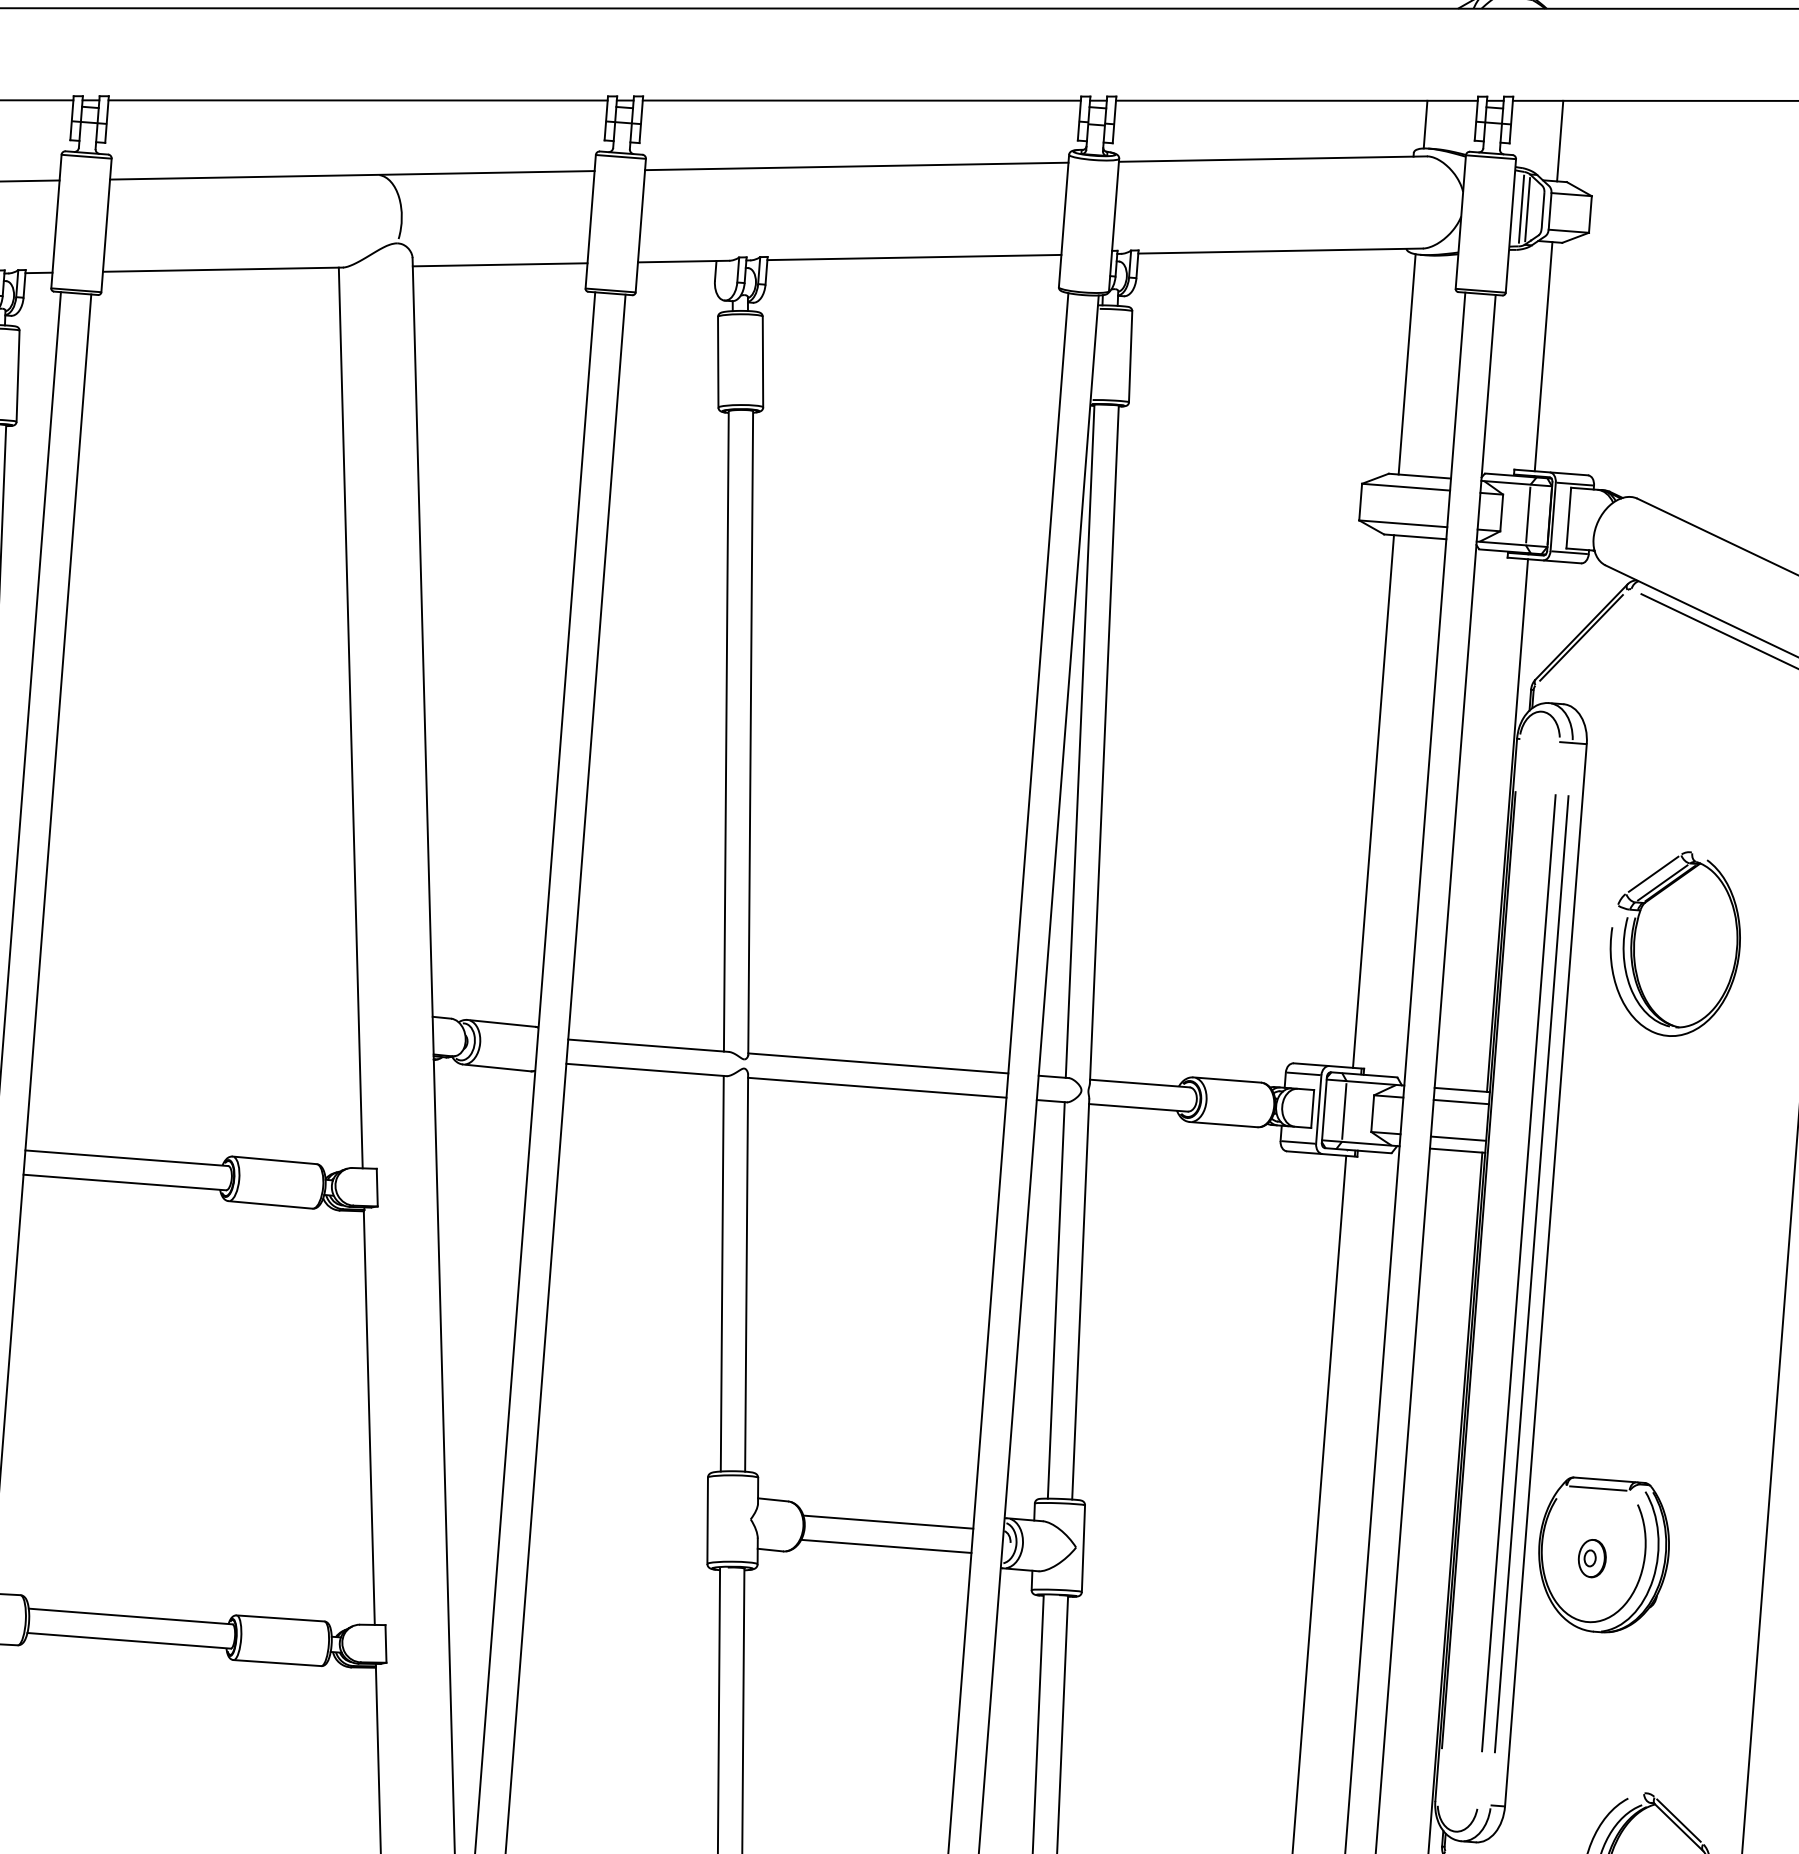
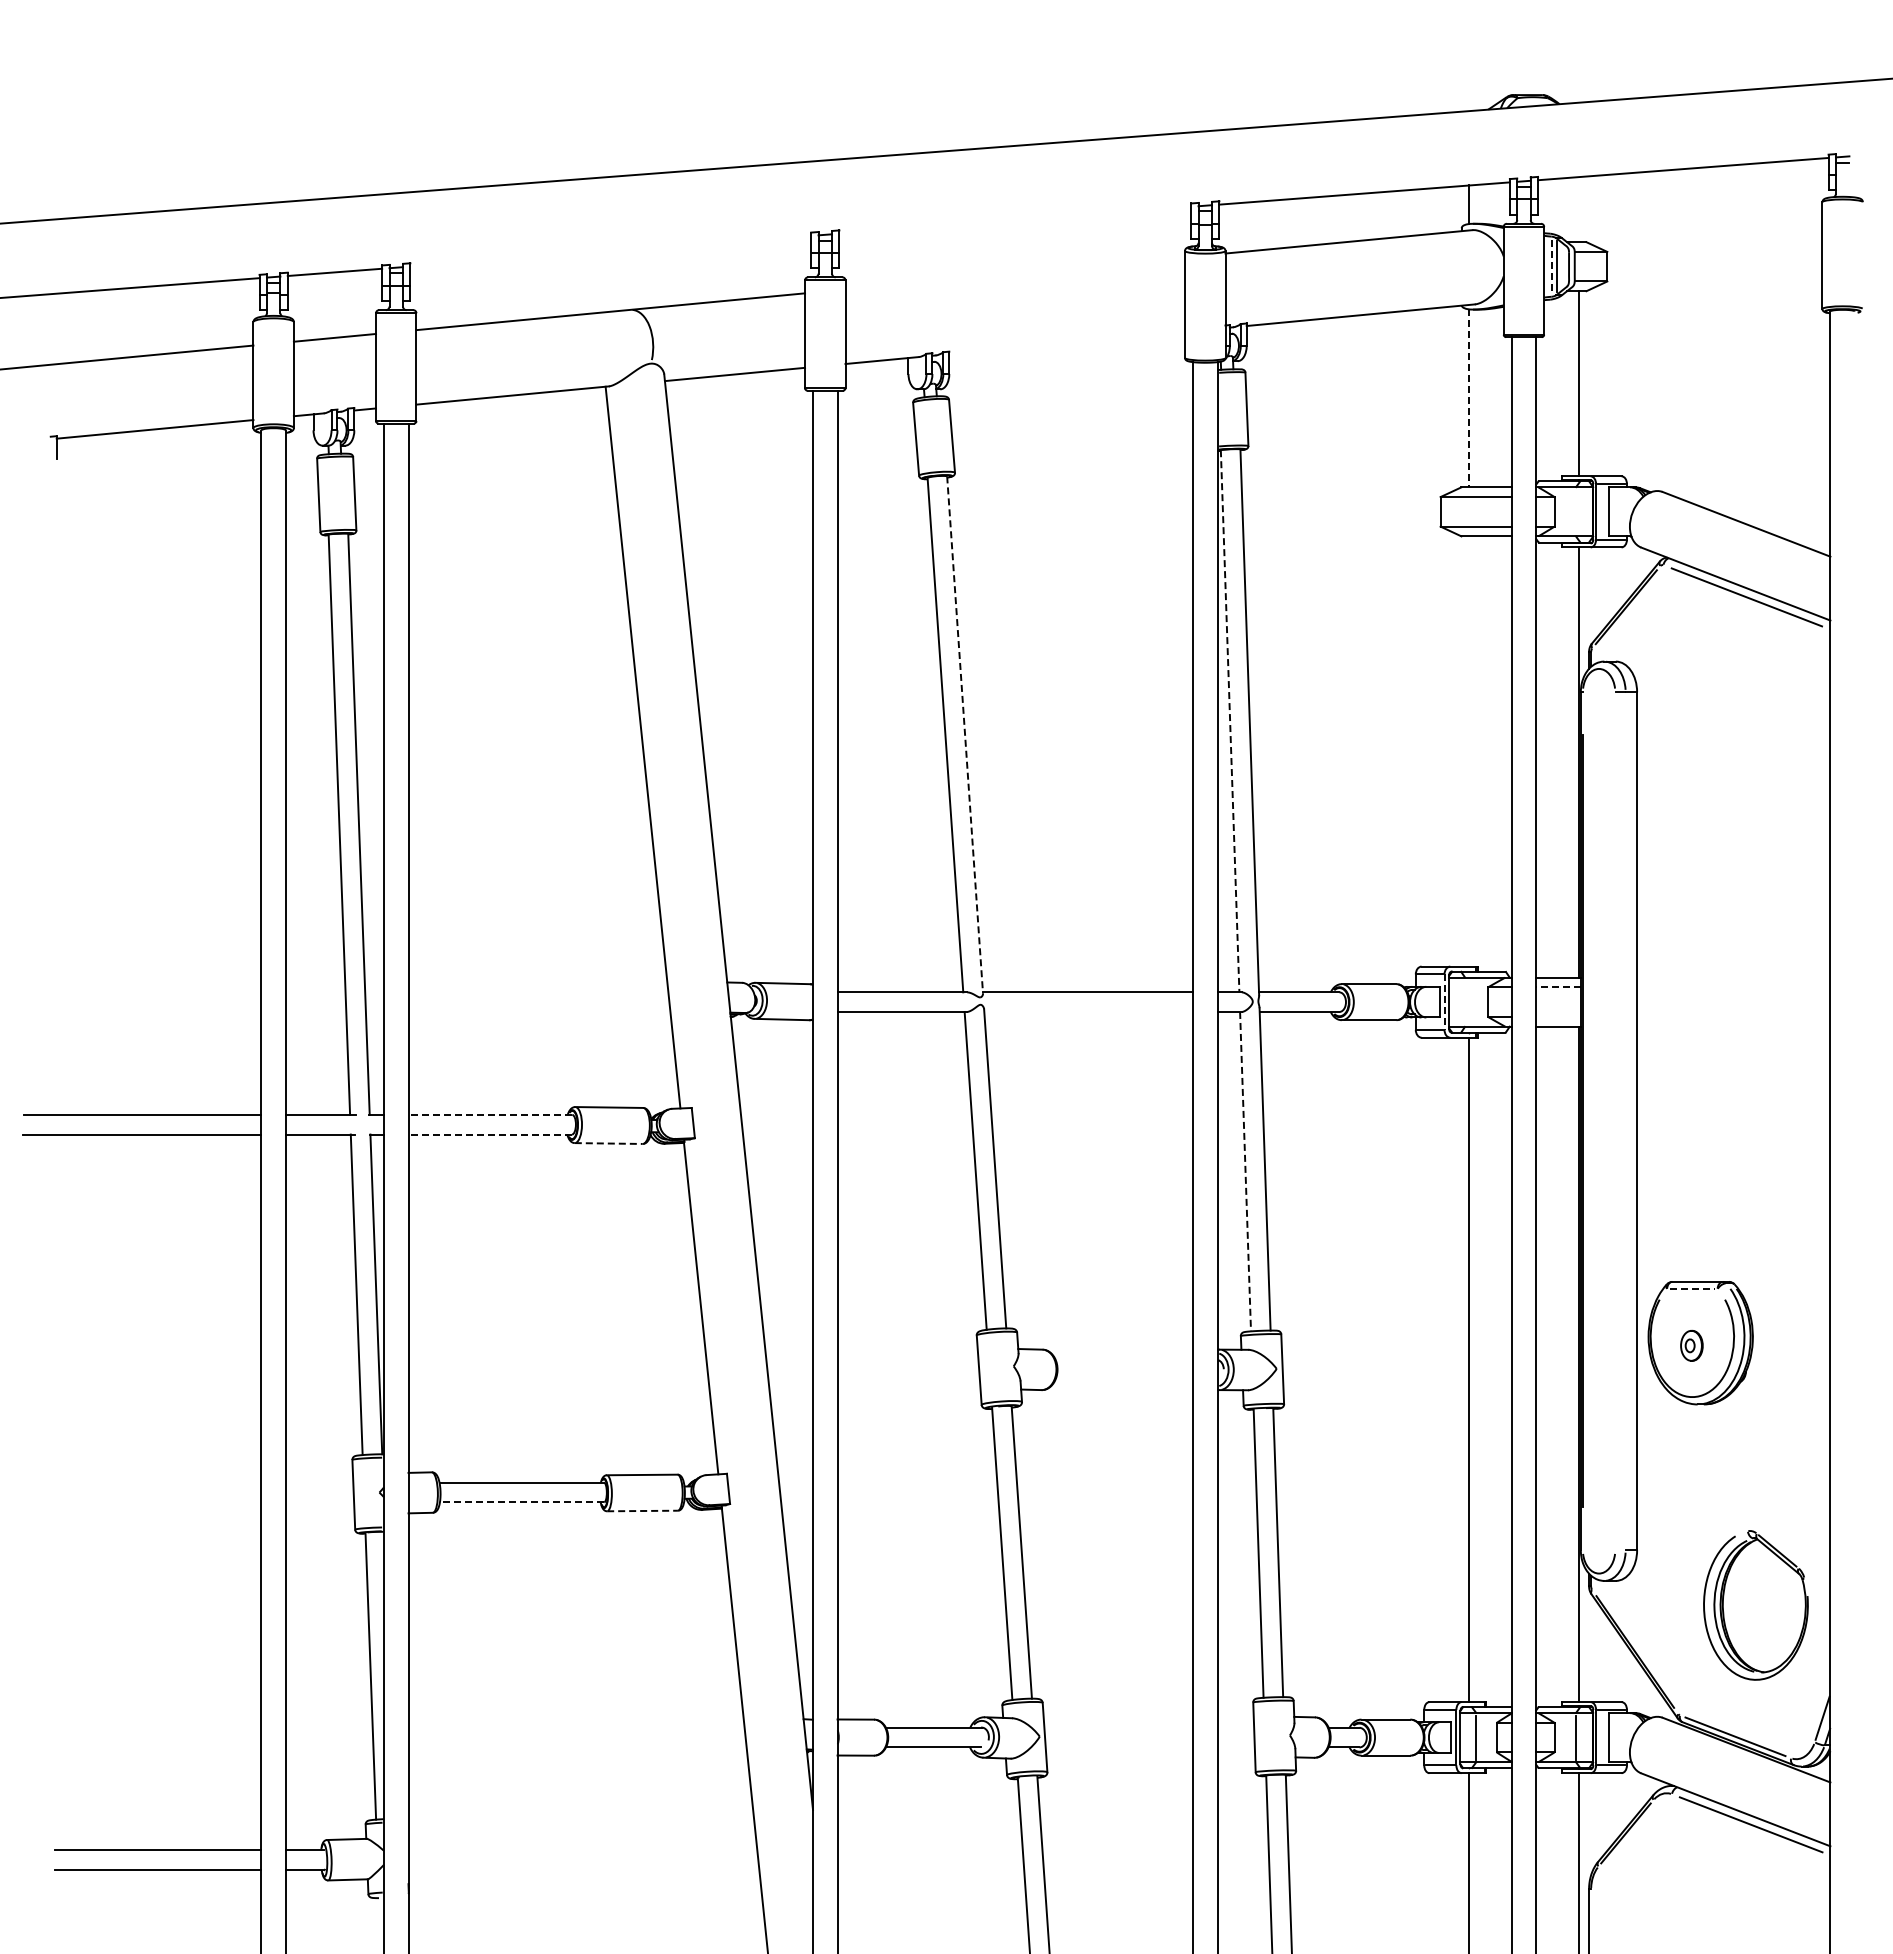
line: (357, 99) -> (610, 250), removed
line: (862, 99) -> (1015, 219), removed
line: (1560, 140) -> (1578, 209), removed
line: (857, 166) -> (1015, 273), removed
line: (1521, 210) -> (1551, 267), solid -> dashed
line: (914, 256) -> (1067, 342), removed
line: (1407, 364) -> (1469, 398), solid -> dashed
line: (1527, 514) -> (1575, 511), removed
line: (751, 733) -> (965, 735), solid -> dashed
line: (1080, 741) -> (1230, 721), solid -> dashed
line: (1373, 801) -> (1469, 751), removed
part: (1675, 943) -> (1720, 846), removed
line: (877, 1087) -> (1088, 1011), removed
line: (1461, 1102) -> (1558, 987), solid -> dashed
line: (1318, 1109) -> (1444, 1002), solid -> dashed
line: (1344, 1111) -> (1465, 1002), removed
line: (1458, 1138) -> (1558, 1016), removed
line: (126, 1157) -> (490, 1114), solid -> dashed
line: (125, 1182) -> (490, 1134), solid -> dashed
line: (270, 1204) -> (608, 1143), solid -> dashed
line: (1519, 1273) -> (1615, 1121), removed
line: (1531, 1274) -> (1625, 1121), removed
line: (1056, 1300) -> (1245, 1171), solid -> dashed
line: (1598, 1488) -> (1692, 1289), solid -> dashed
line: (888, 1522) -> (1124, 1360), removed
line: (886, 1546) -> (1124, 1379), removed
line: (128, 1641) -> (521, 1502), solid -> dashed
line: (278, 1663) -> (643, 1511), solid -> dashed

